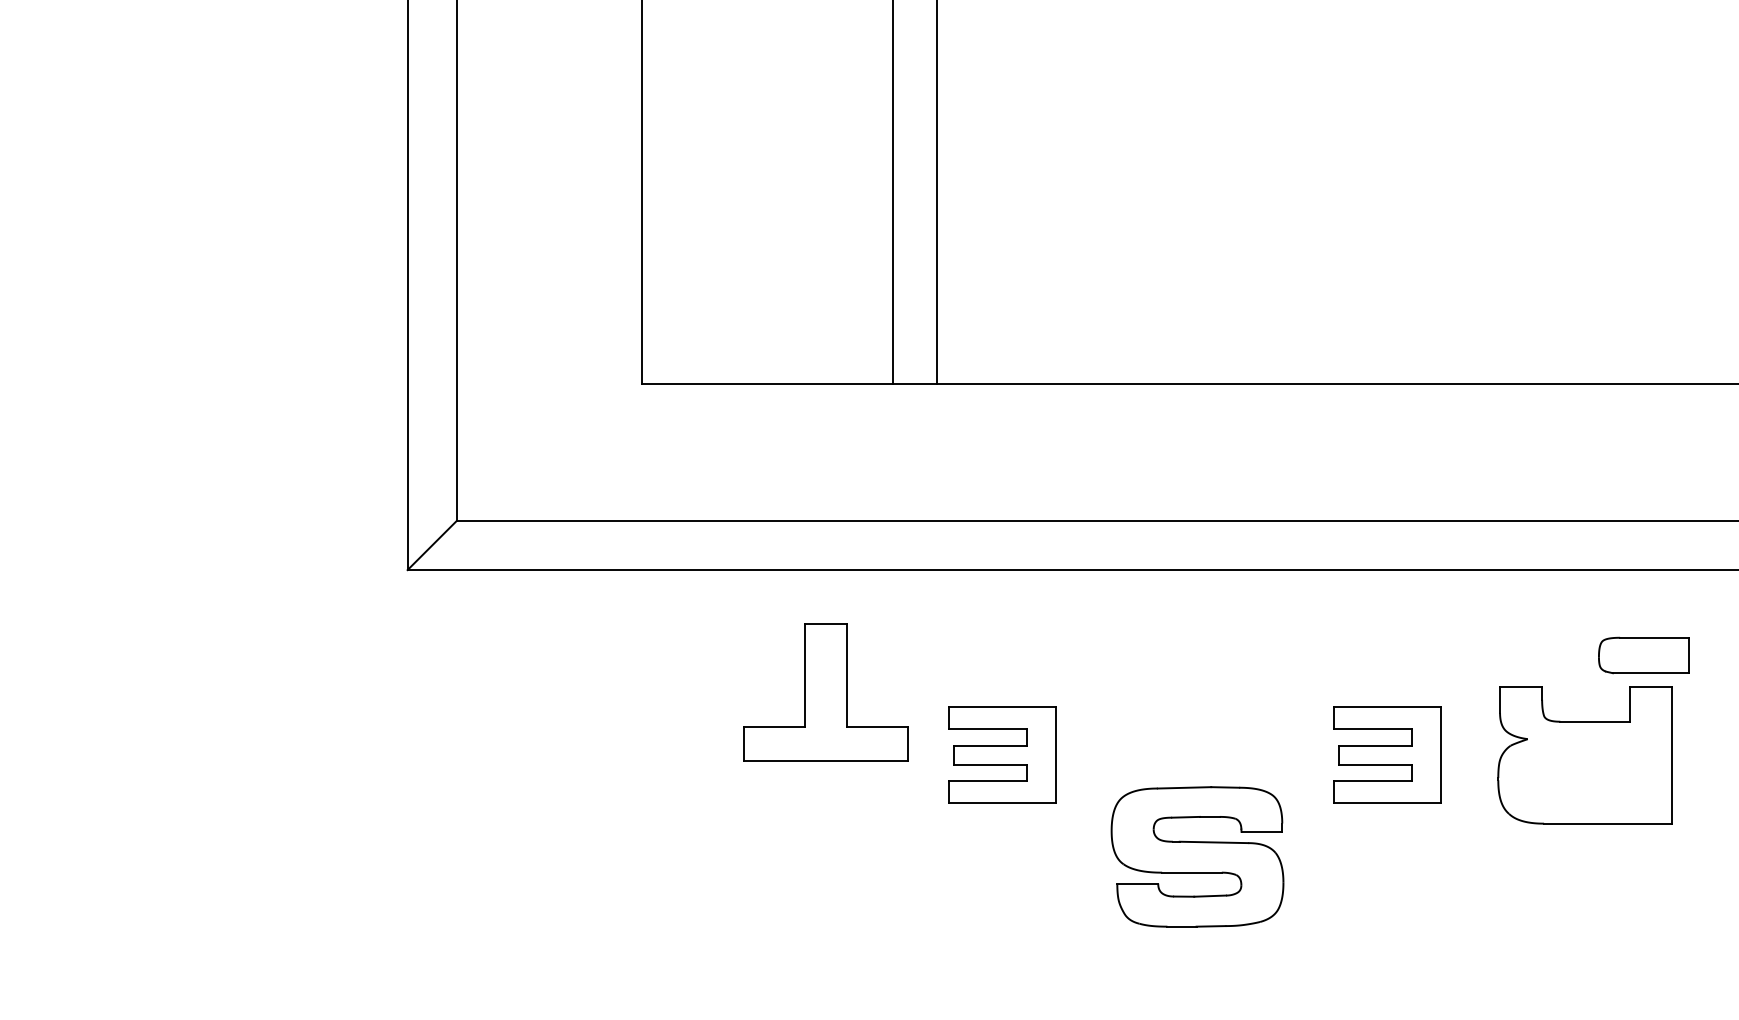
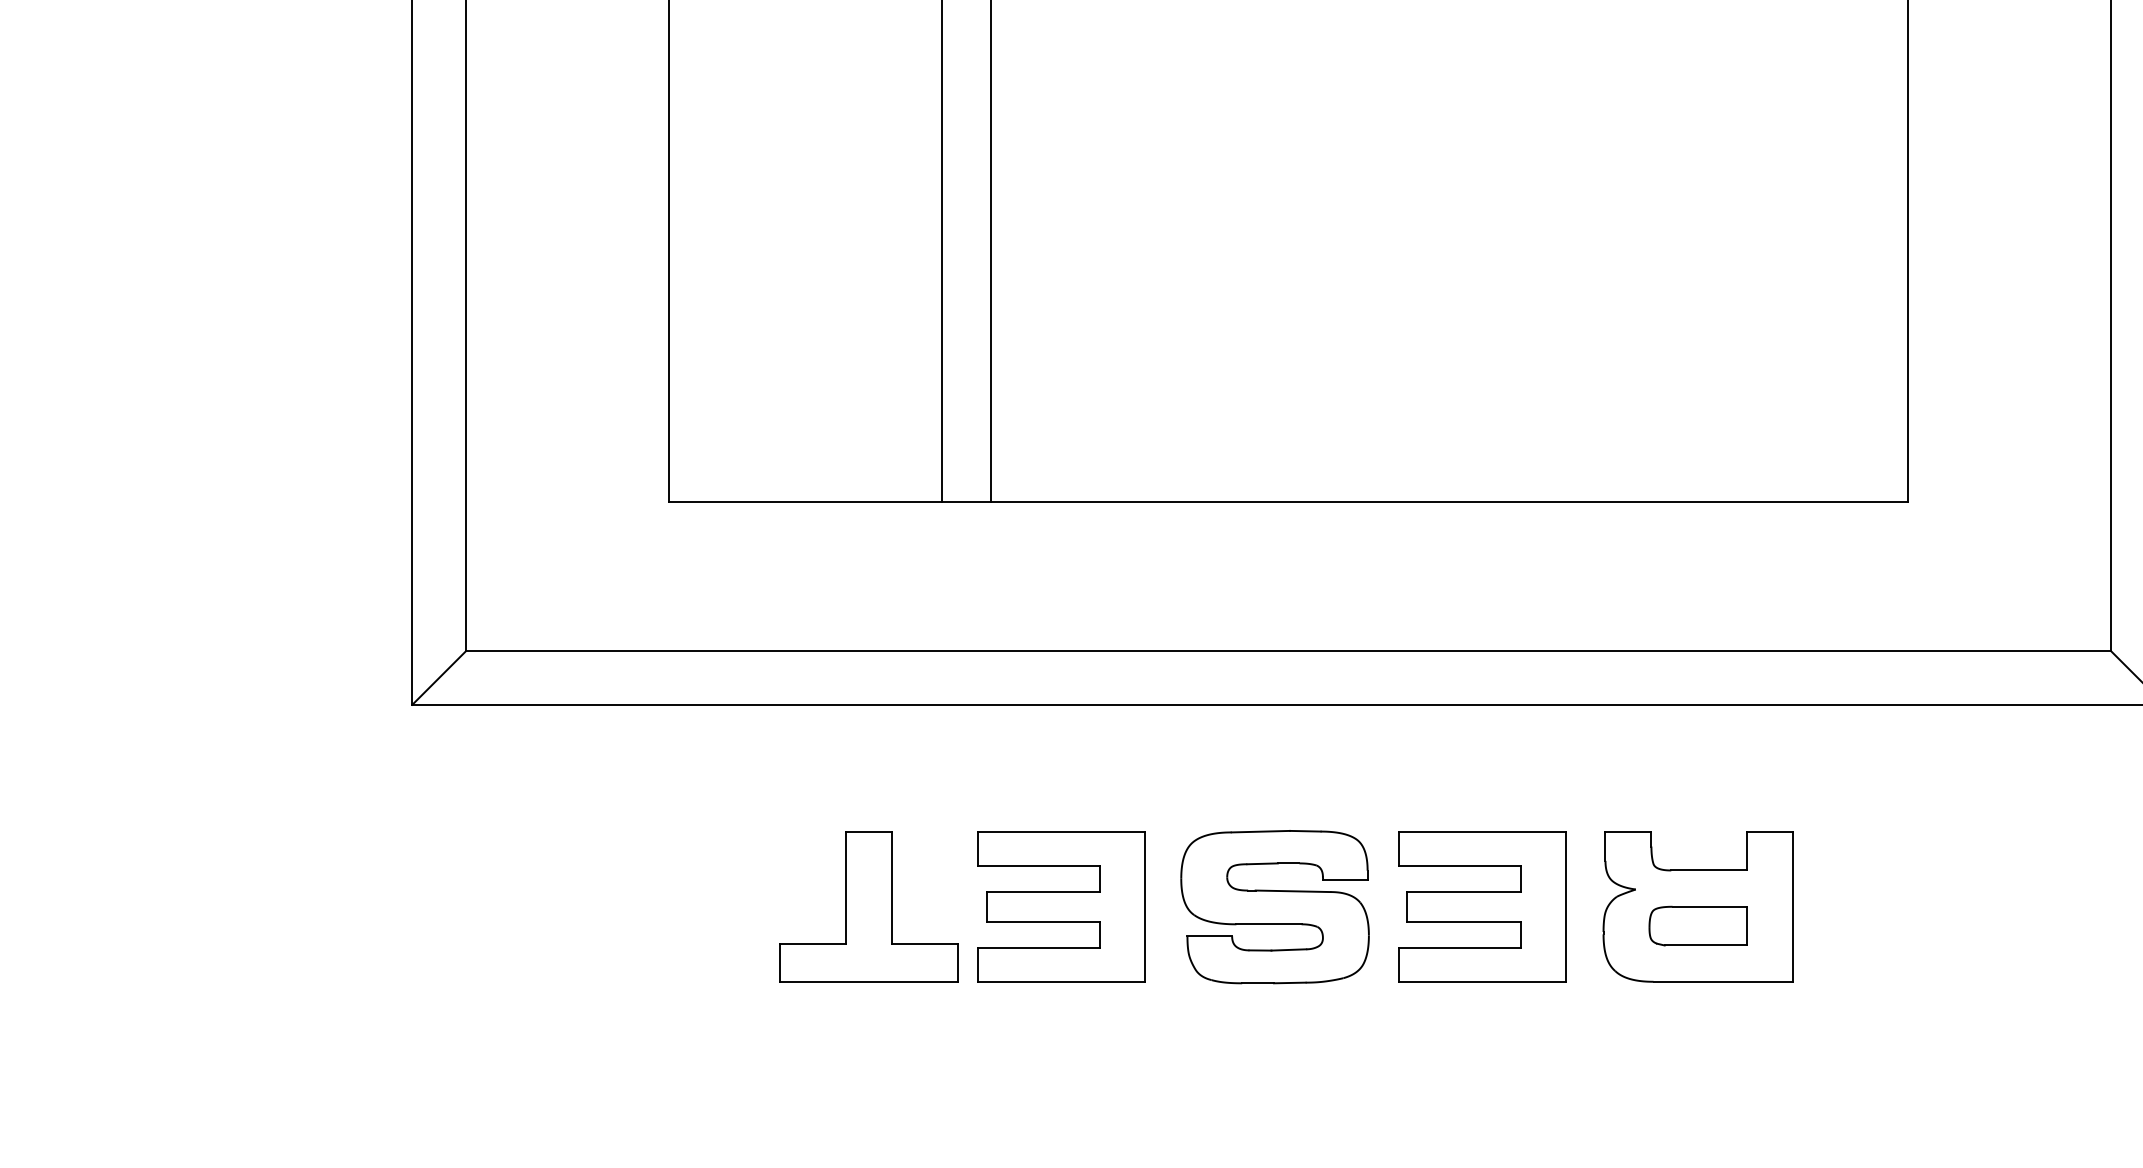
part: (1642, 654) -> (1697, 925), moved
part: (825, 692) -> (868, 906), moved
part: (1001, 754) -> (1061, 906), size x1.43
part: (1387, 754) -> (1482, 906), size x1.43
part: (1197, 857) -> (1274, 907), moved

